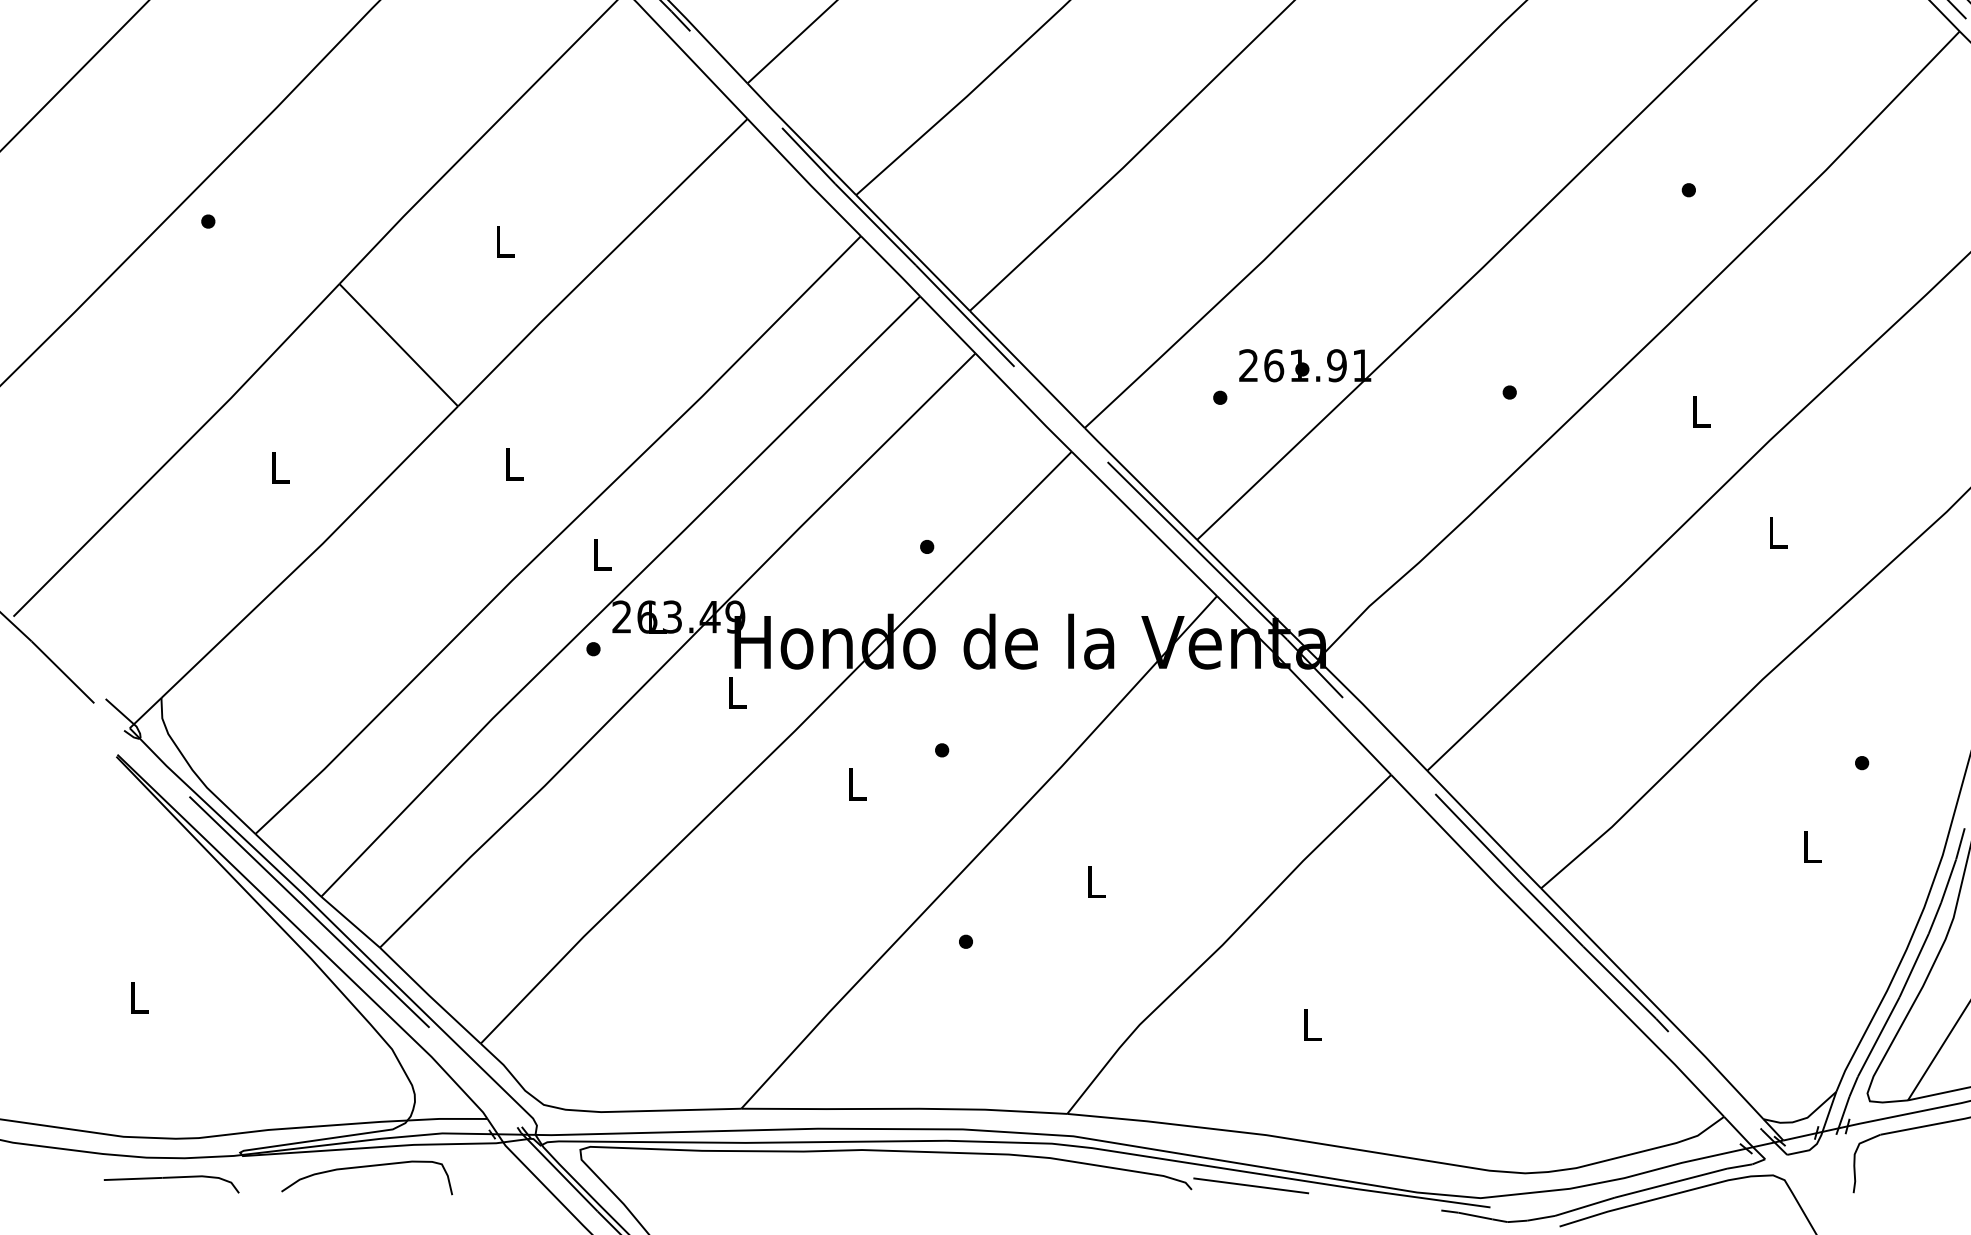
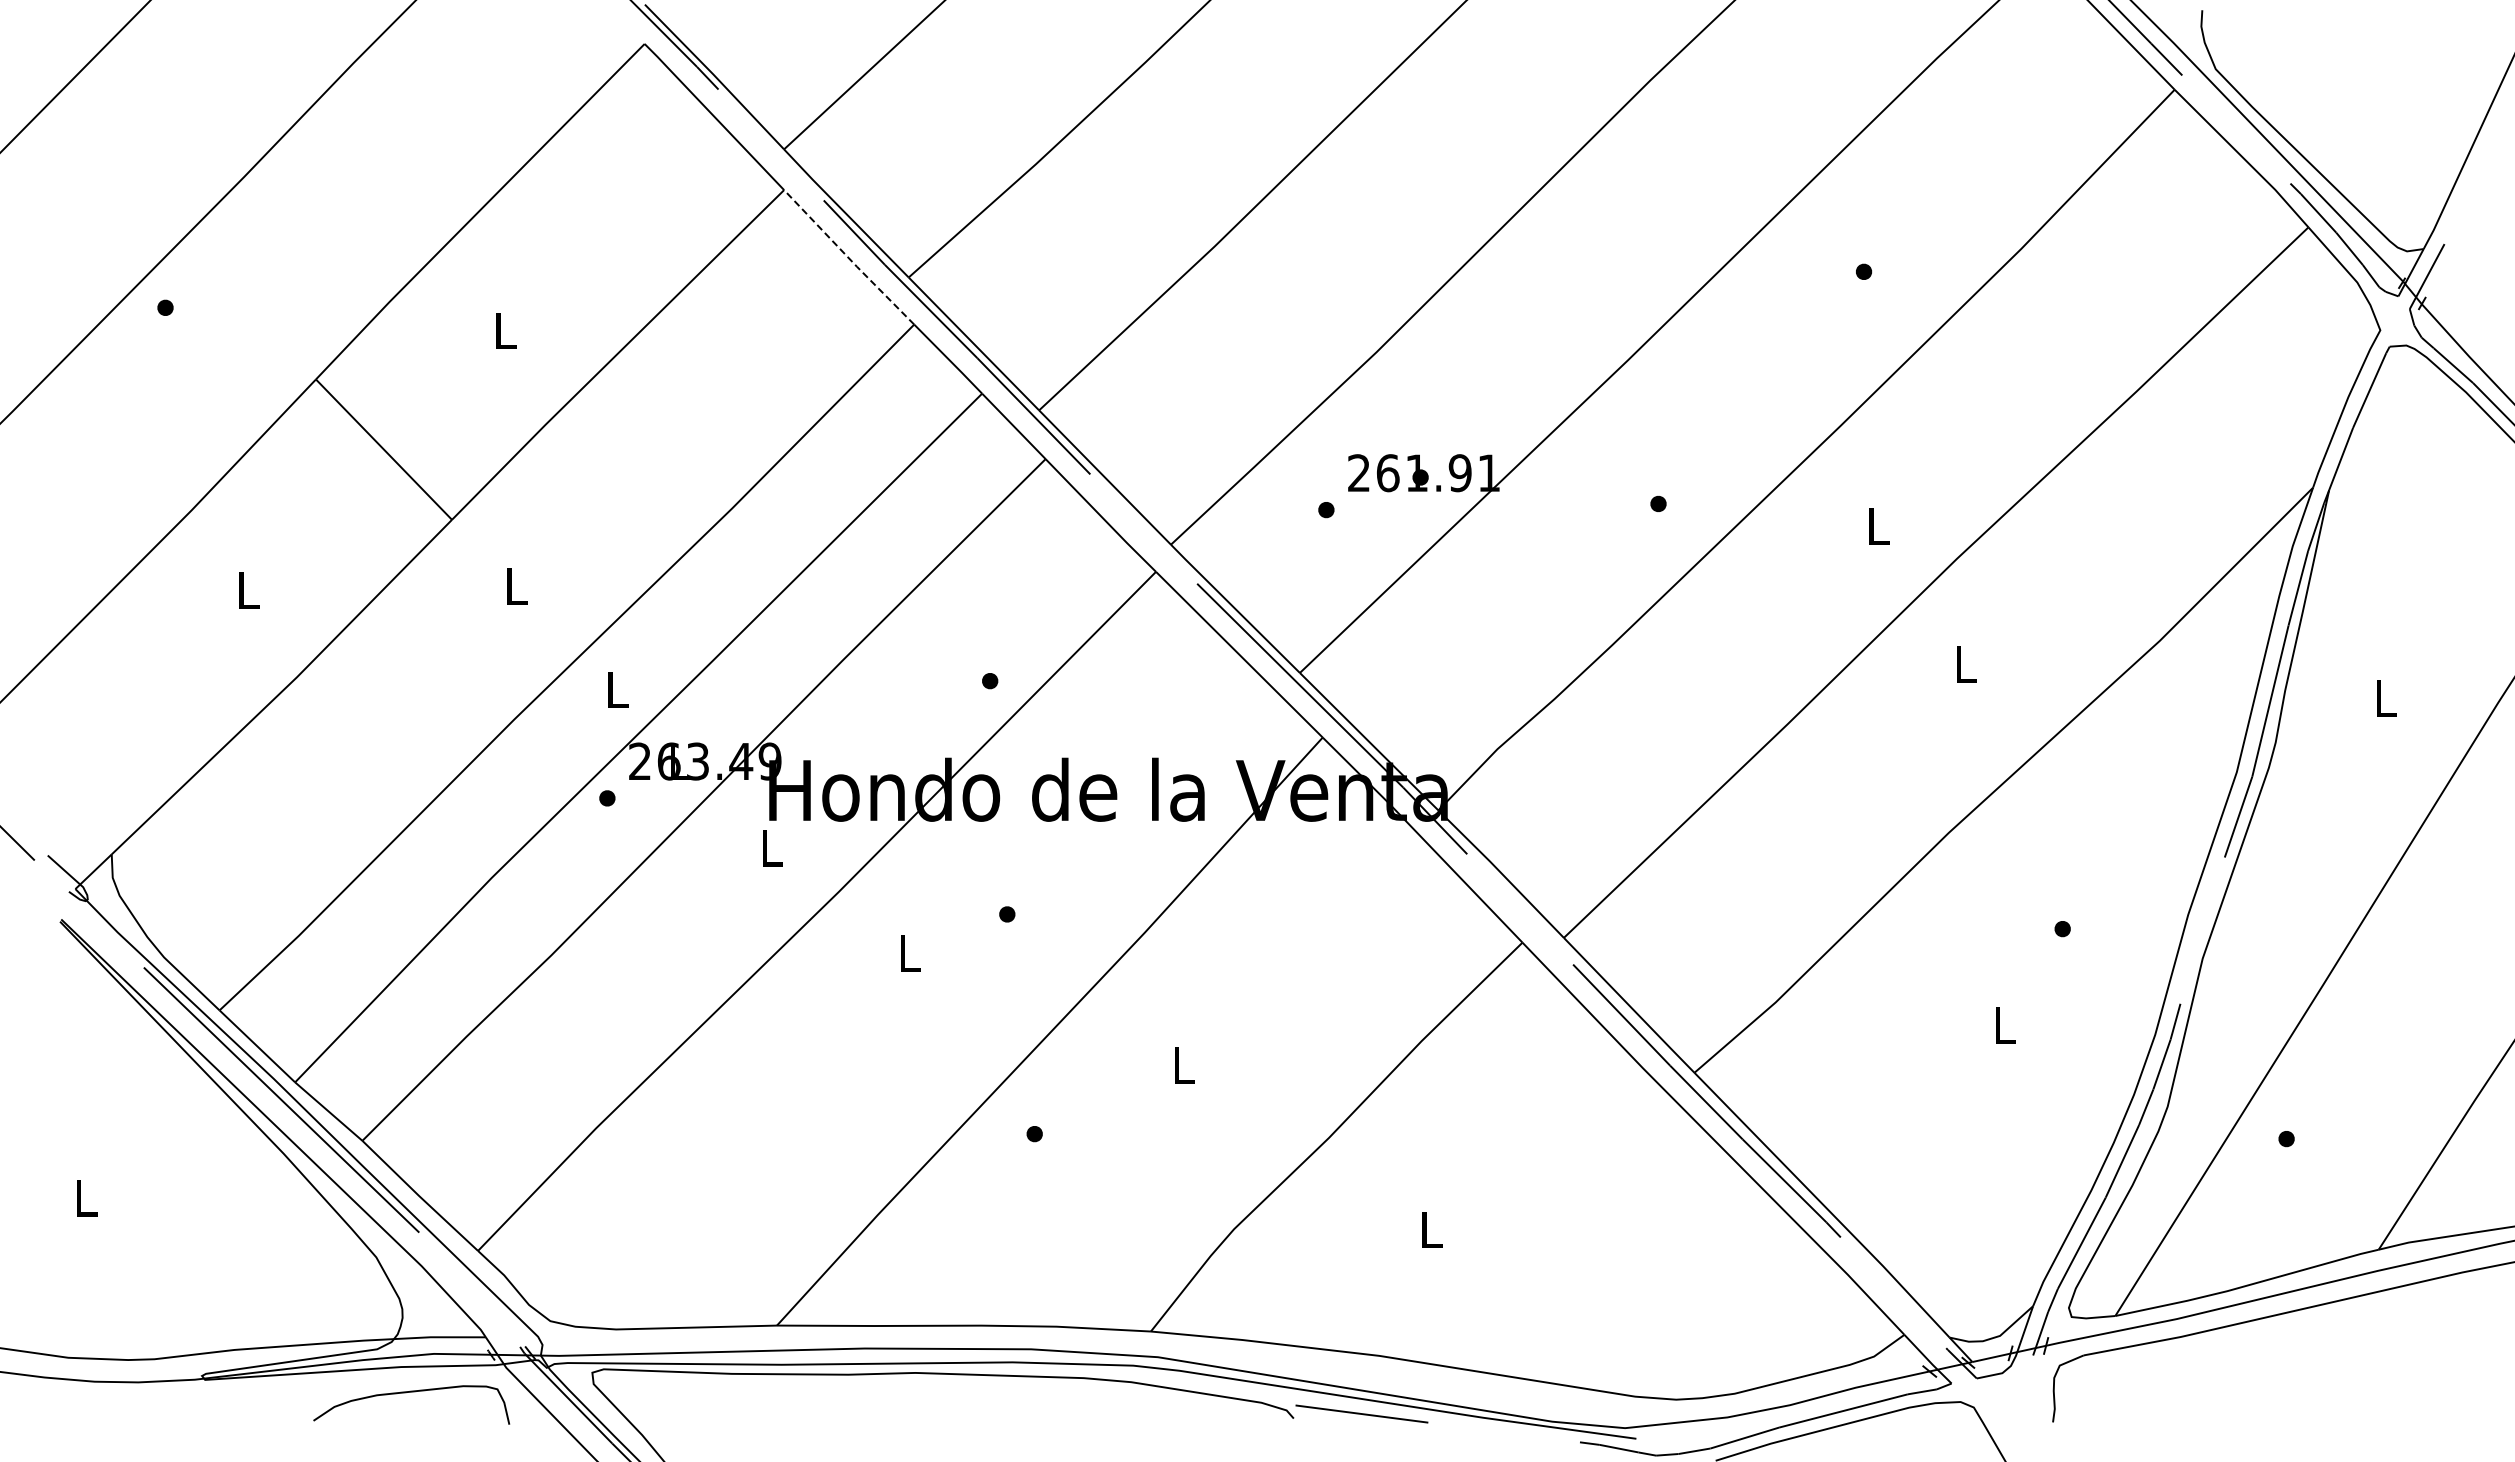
line: (803, 178) -> (848, 258), solid -> dashed
curve: (366, 1167) -> (411, 1392), moved
part: (171, 1178) -> (123, 1405), removed

